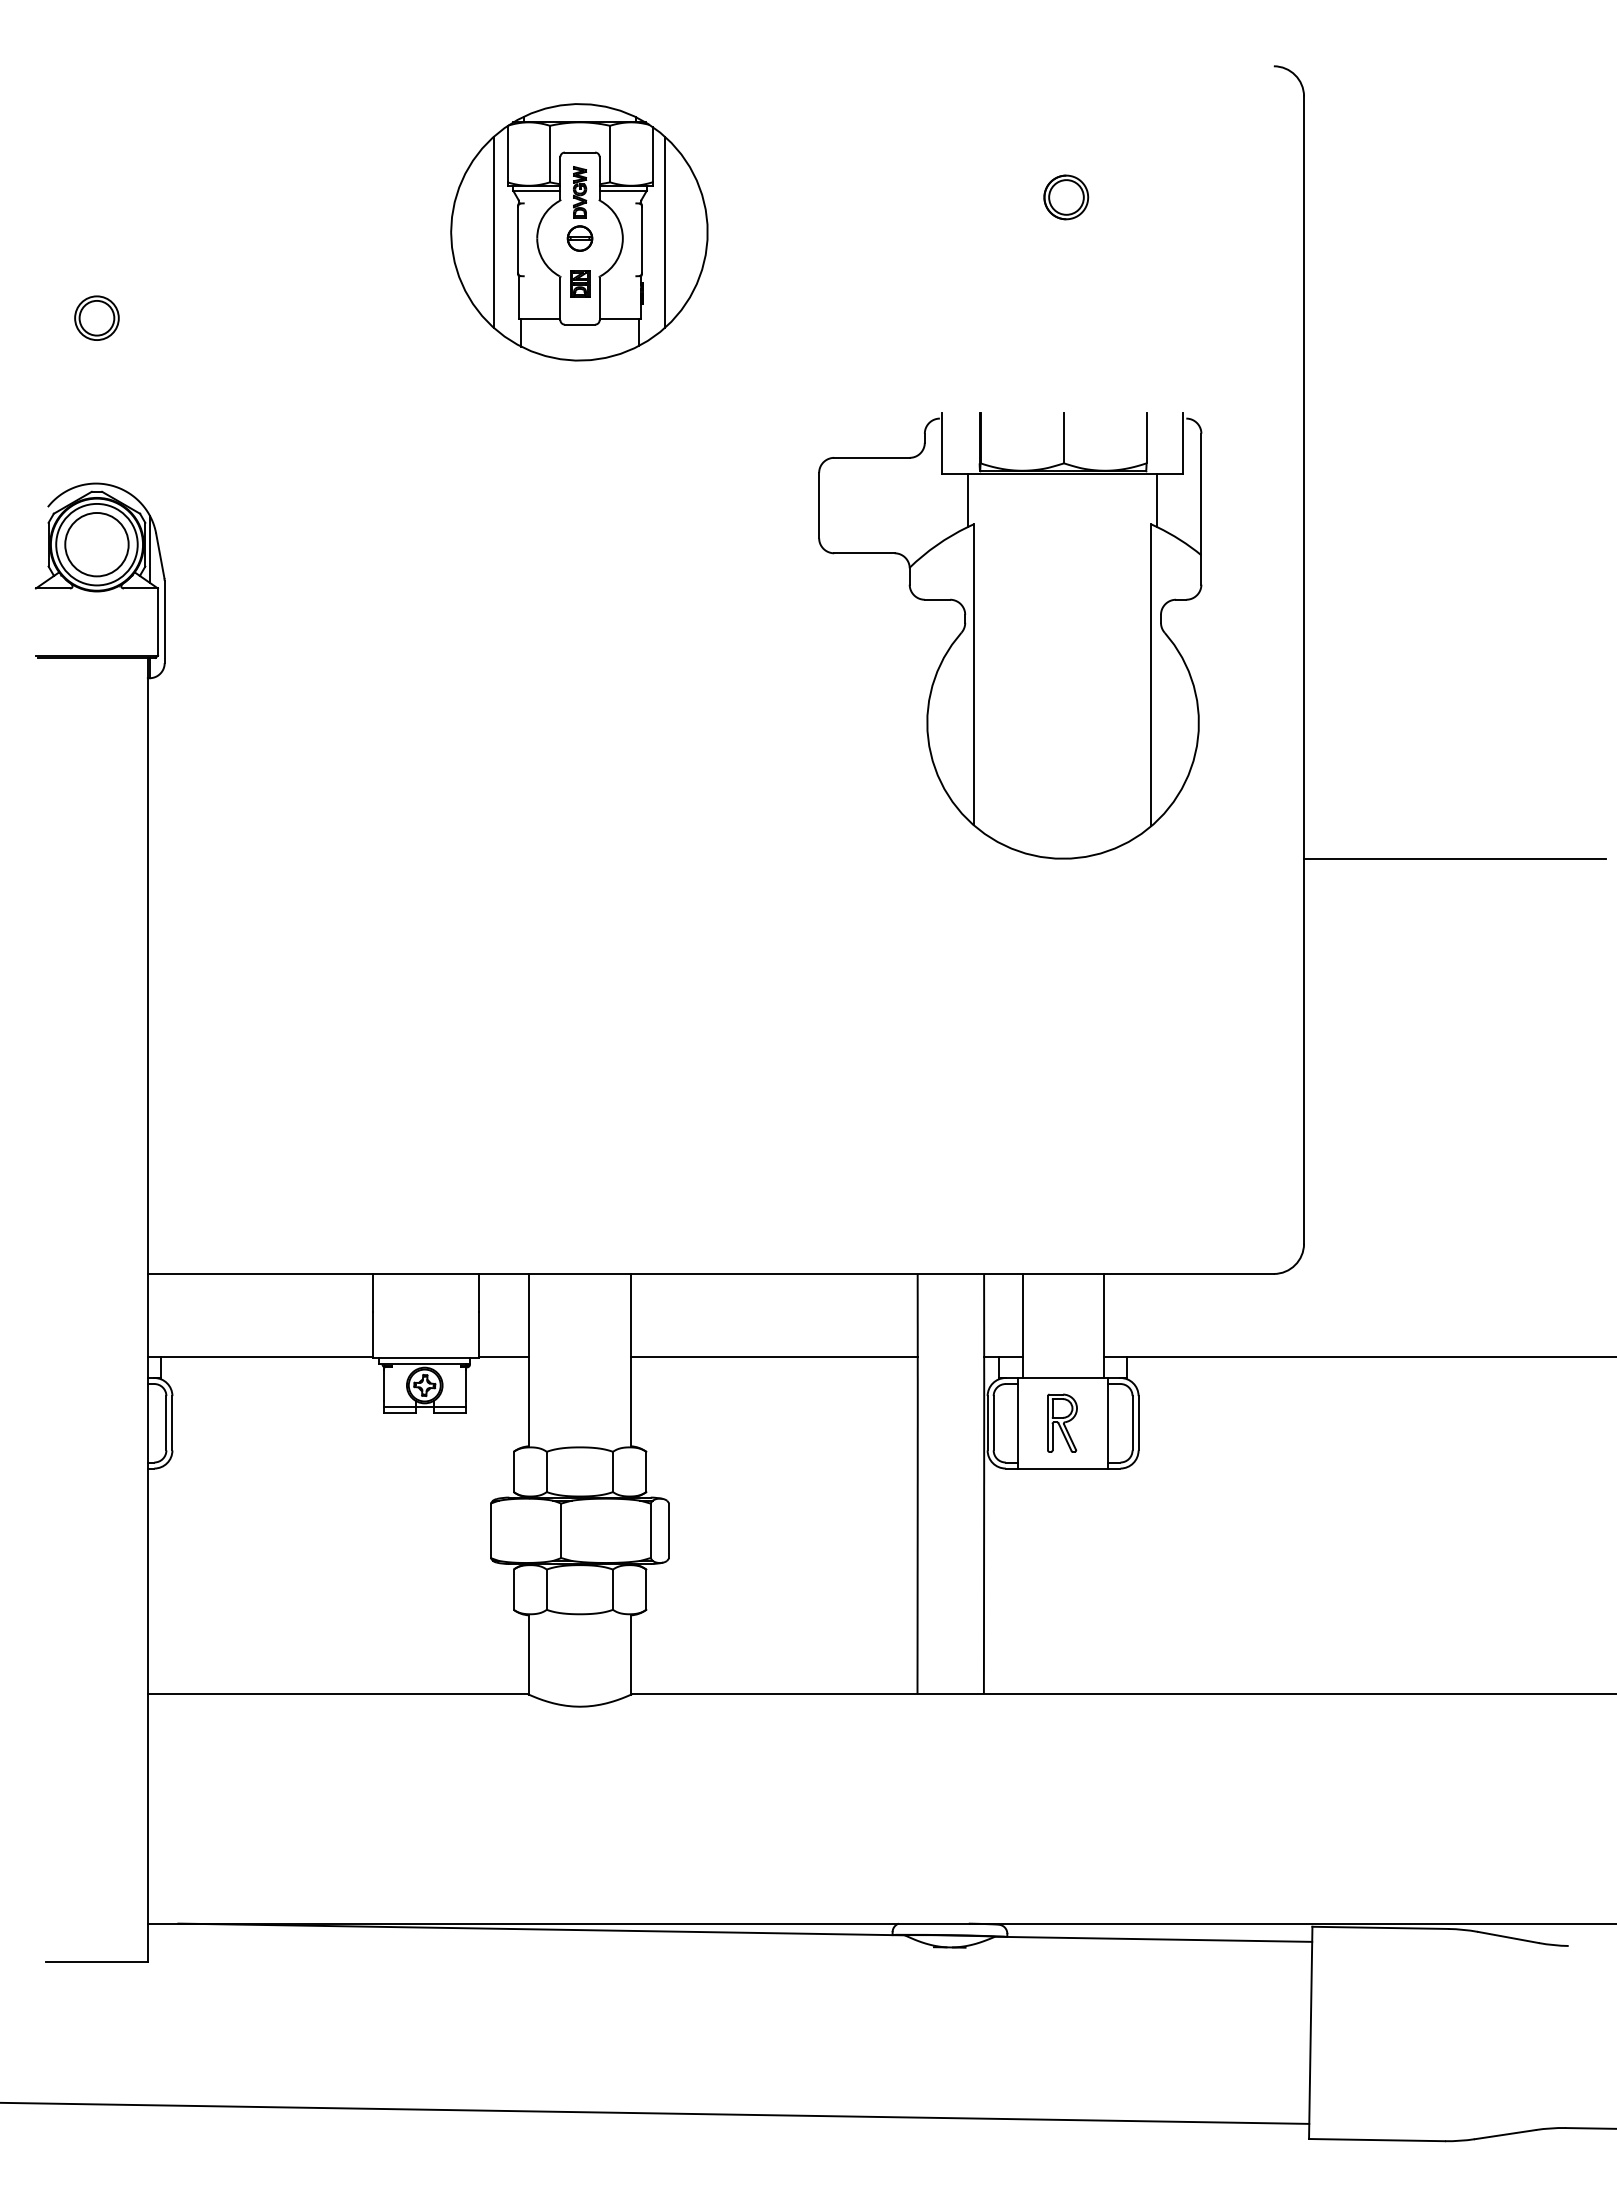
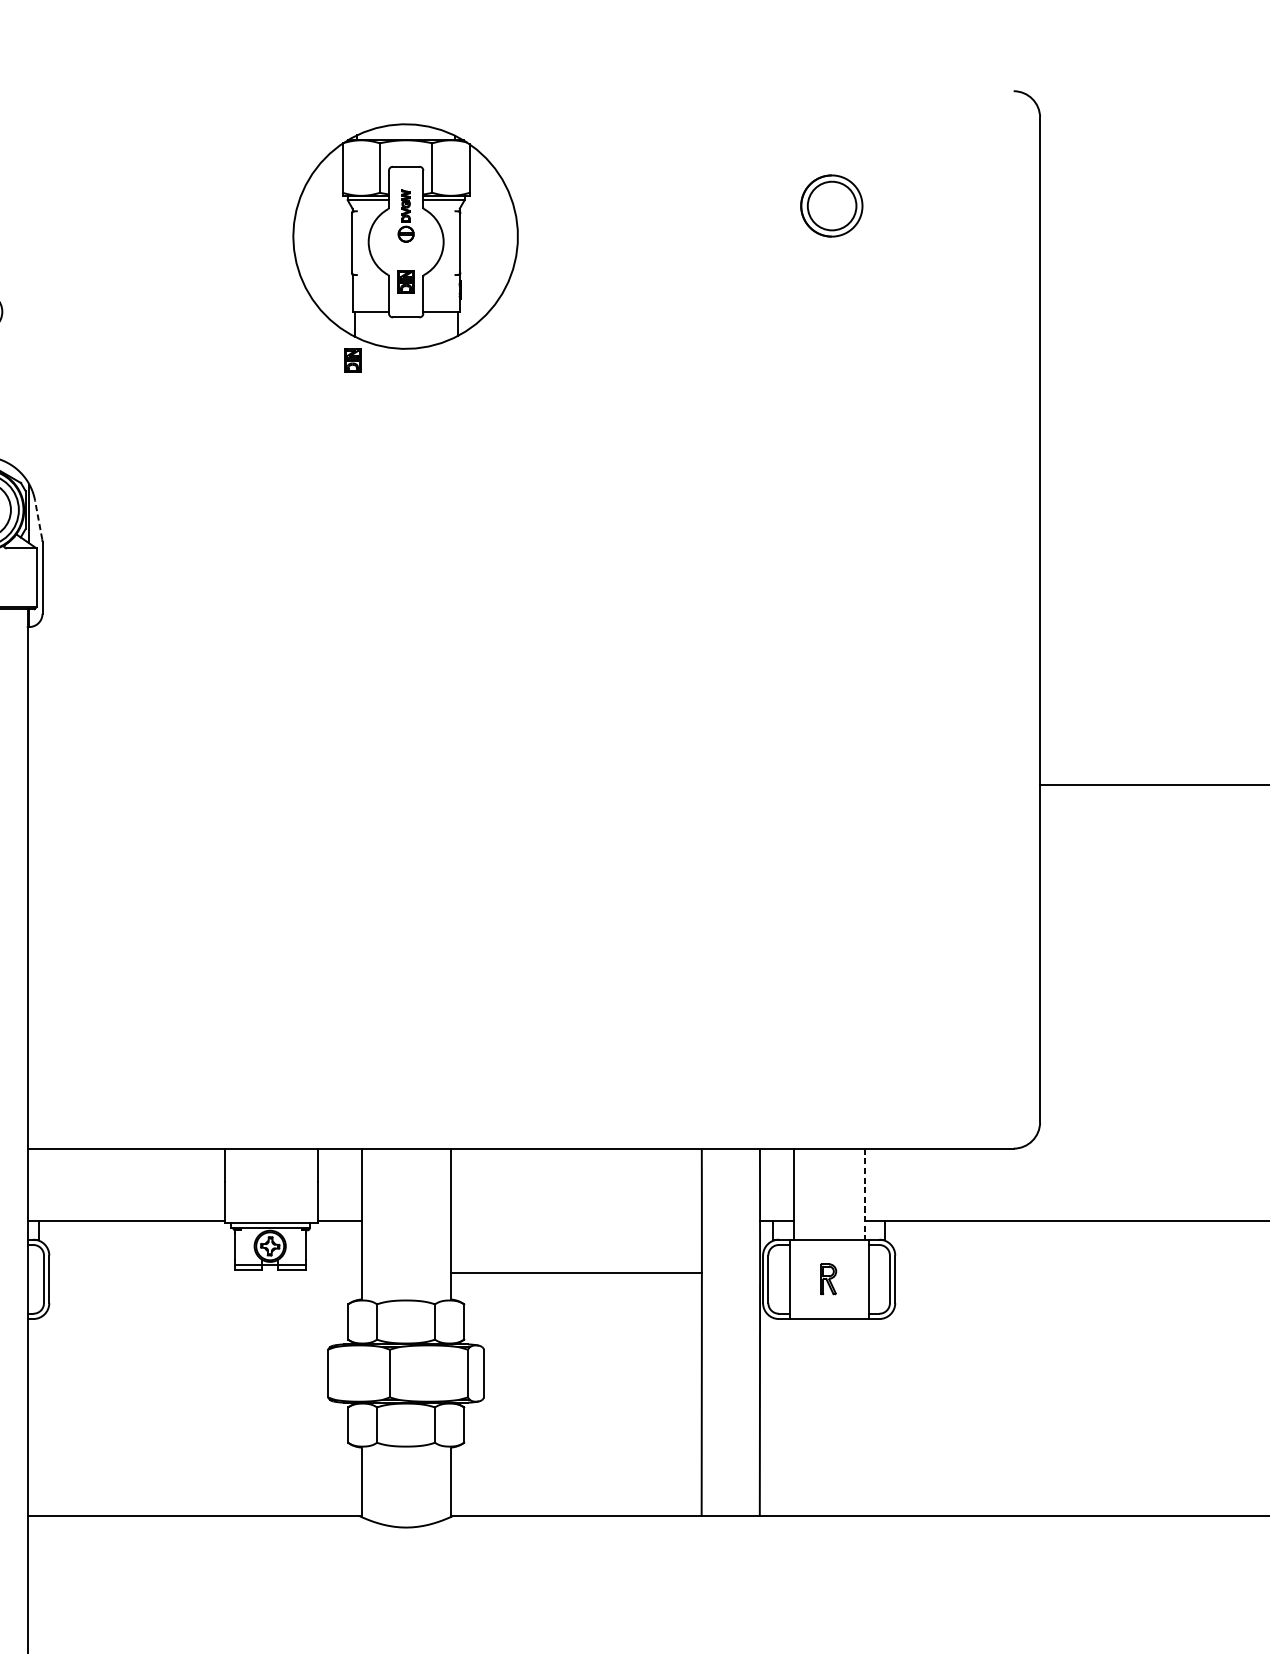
part: (1066, 197) -> (832, 206), size x1.6
part: (579, 208) -> (405, 215), size x0.7
line: (494, 232) -> (331, 236), removed
line: (664, 232) -> (480, 236), removed
part: (519, 373) -> (353, 360), added
line: (160, 555) -> (38, 519), solid -> dashed
part: (1010, 635) -> (783, 589), removed
line: (1103, 1326) -> (864, 1194), solid -> dashed
line: (773, 1356) -> (575, 1272), moved
part: (1062, 1422) -> (828, 1278), size x0.6

